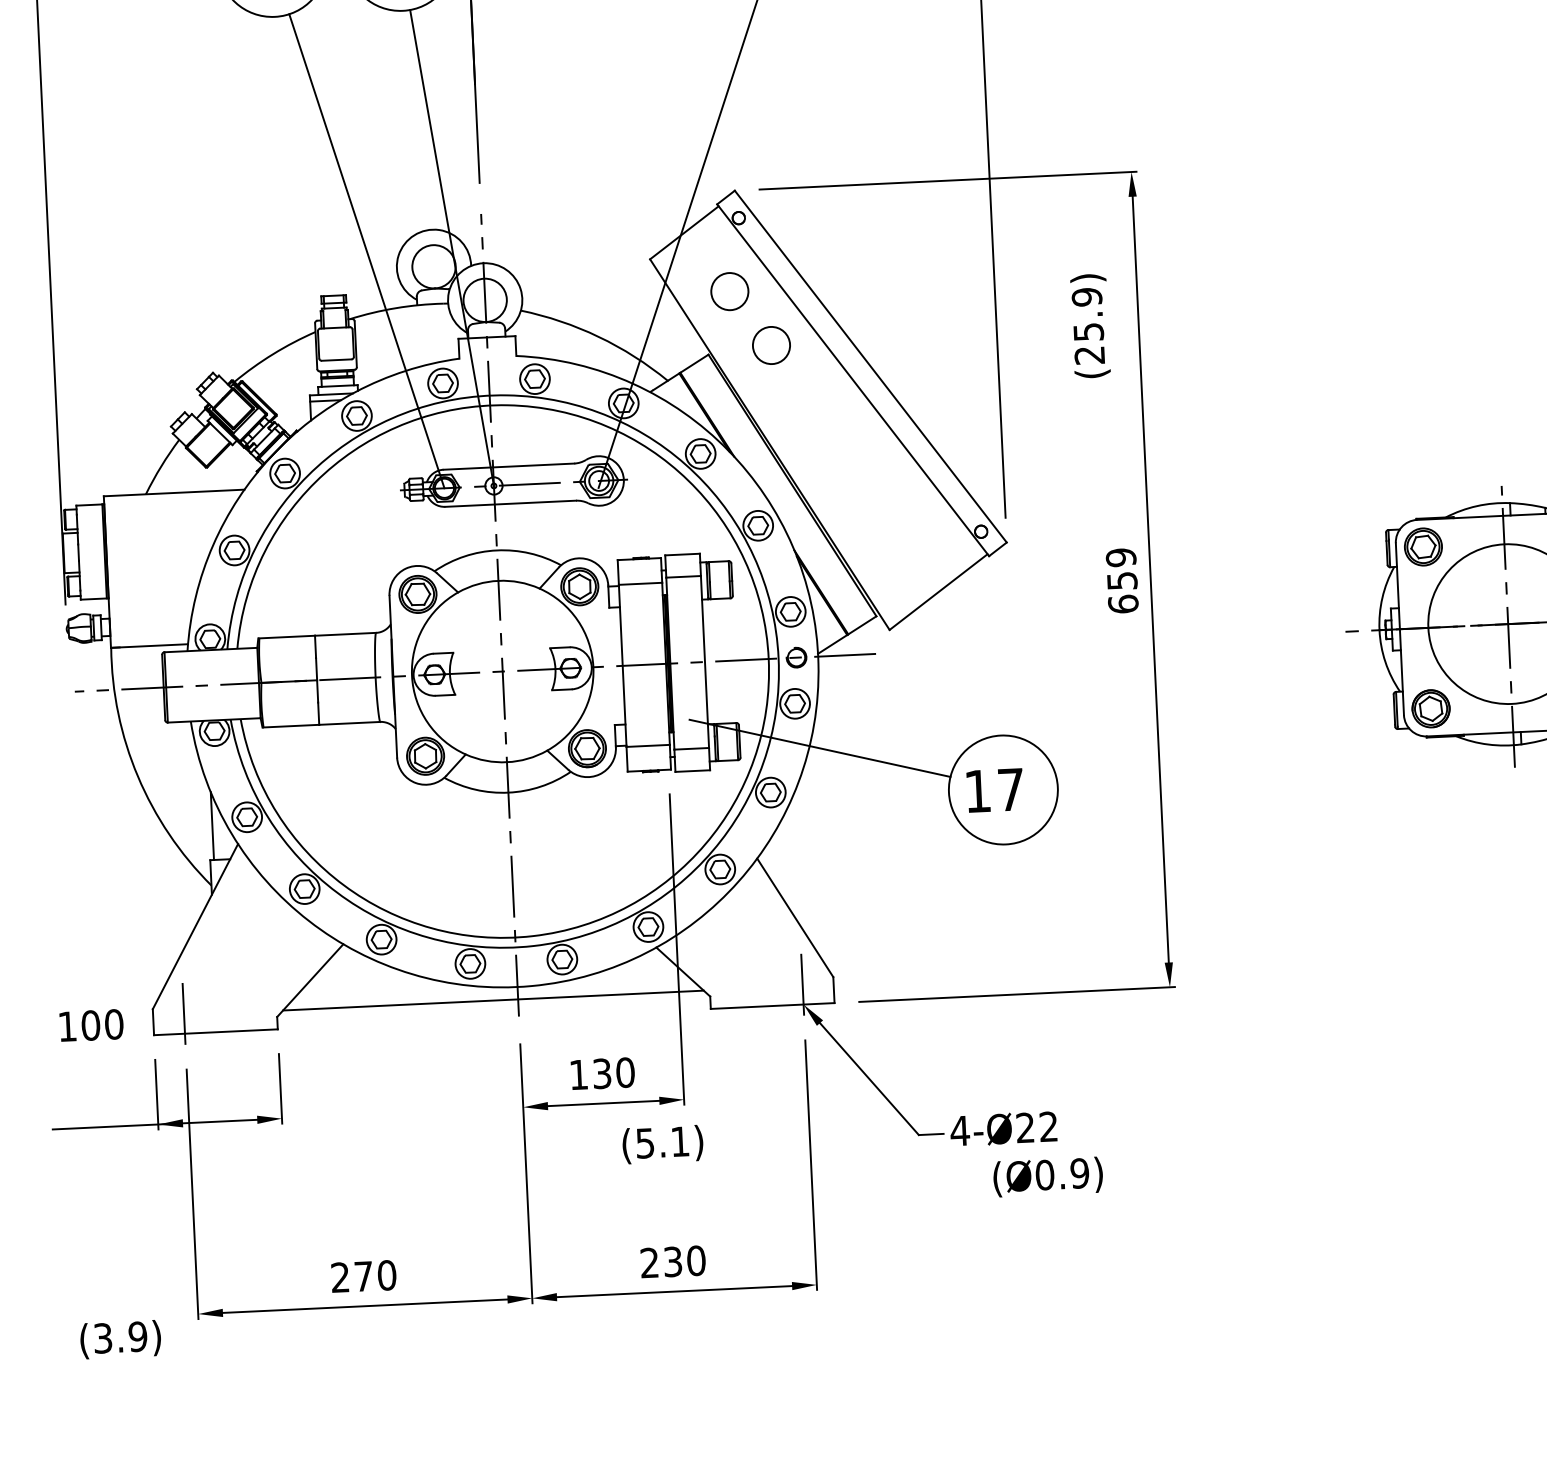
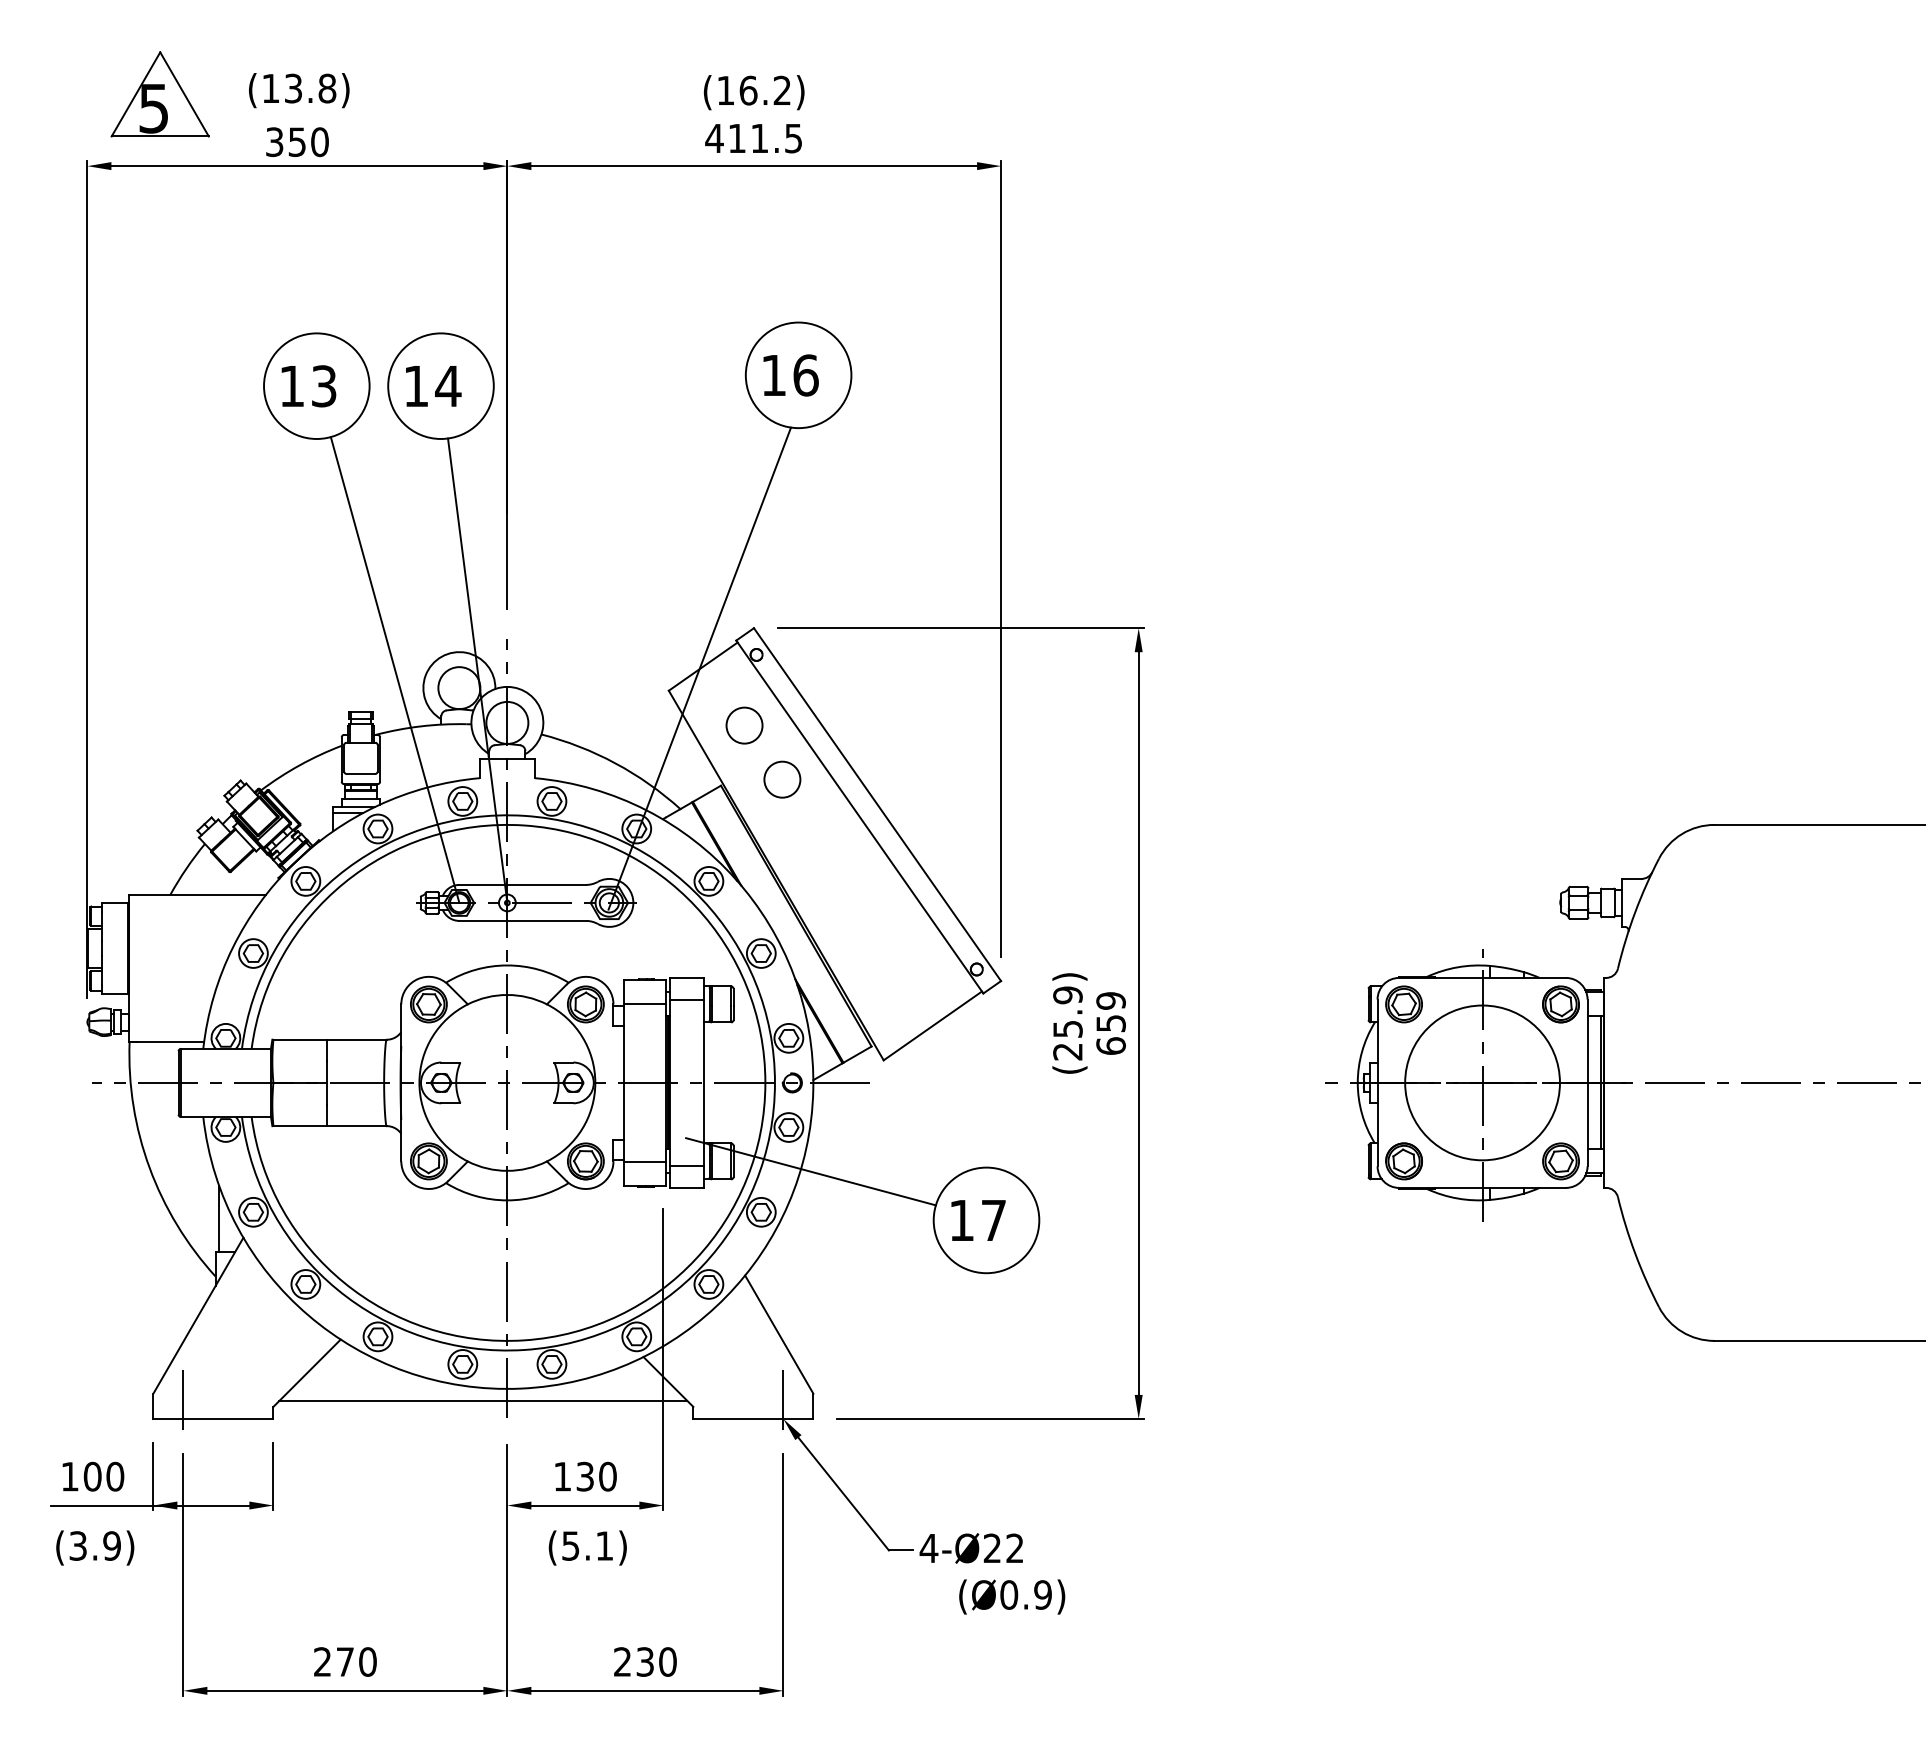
text: (1090, 326) -> (1069, 1023), moved
text: (91, 1025) -> (93, 1476), moved
text: (662, 1144) -> (587, 1547), moved
text: (120, 1339) -> (95, 1547), moved

